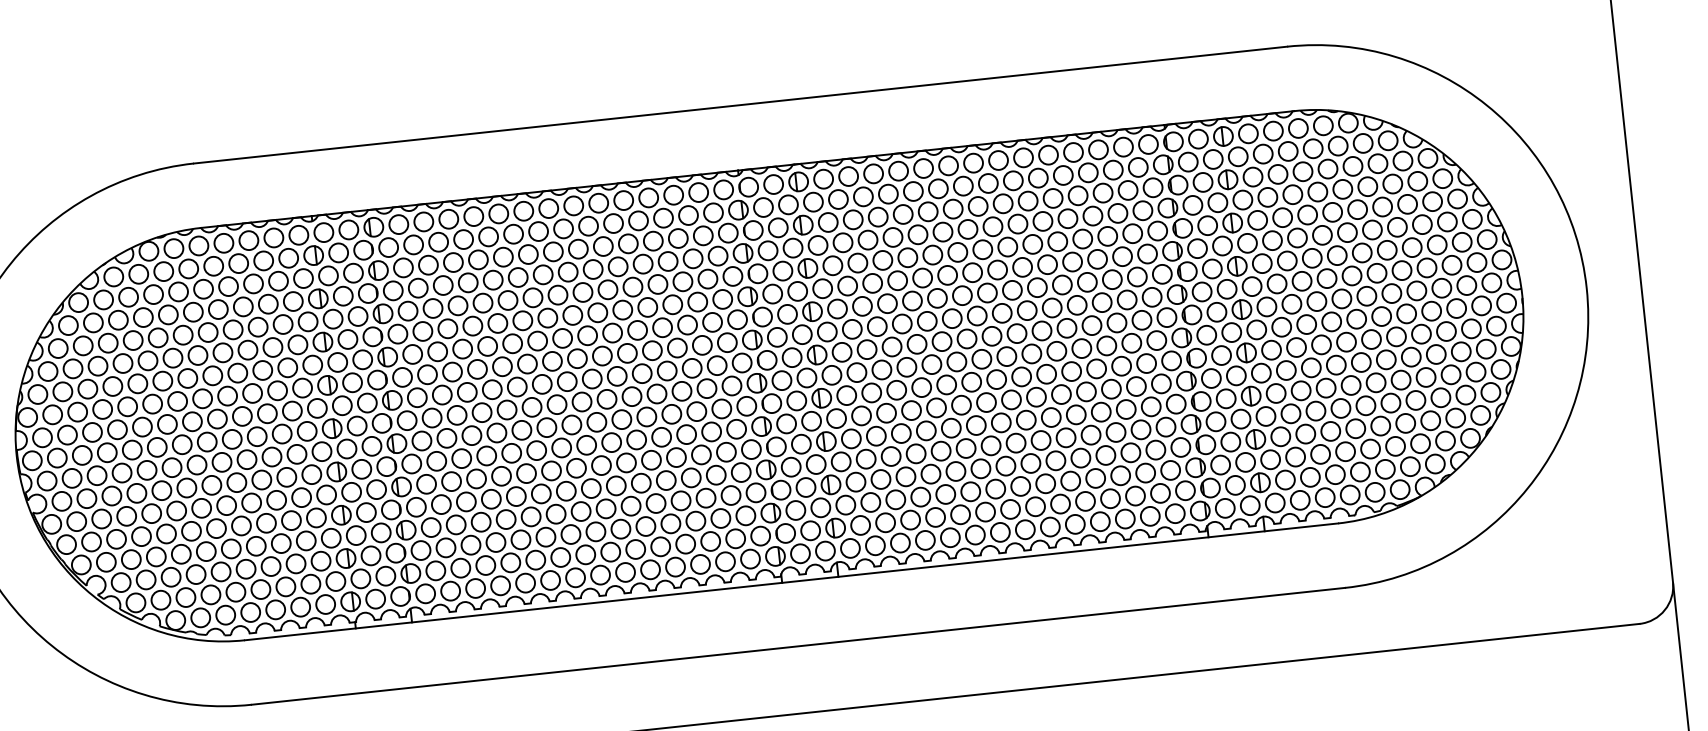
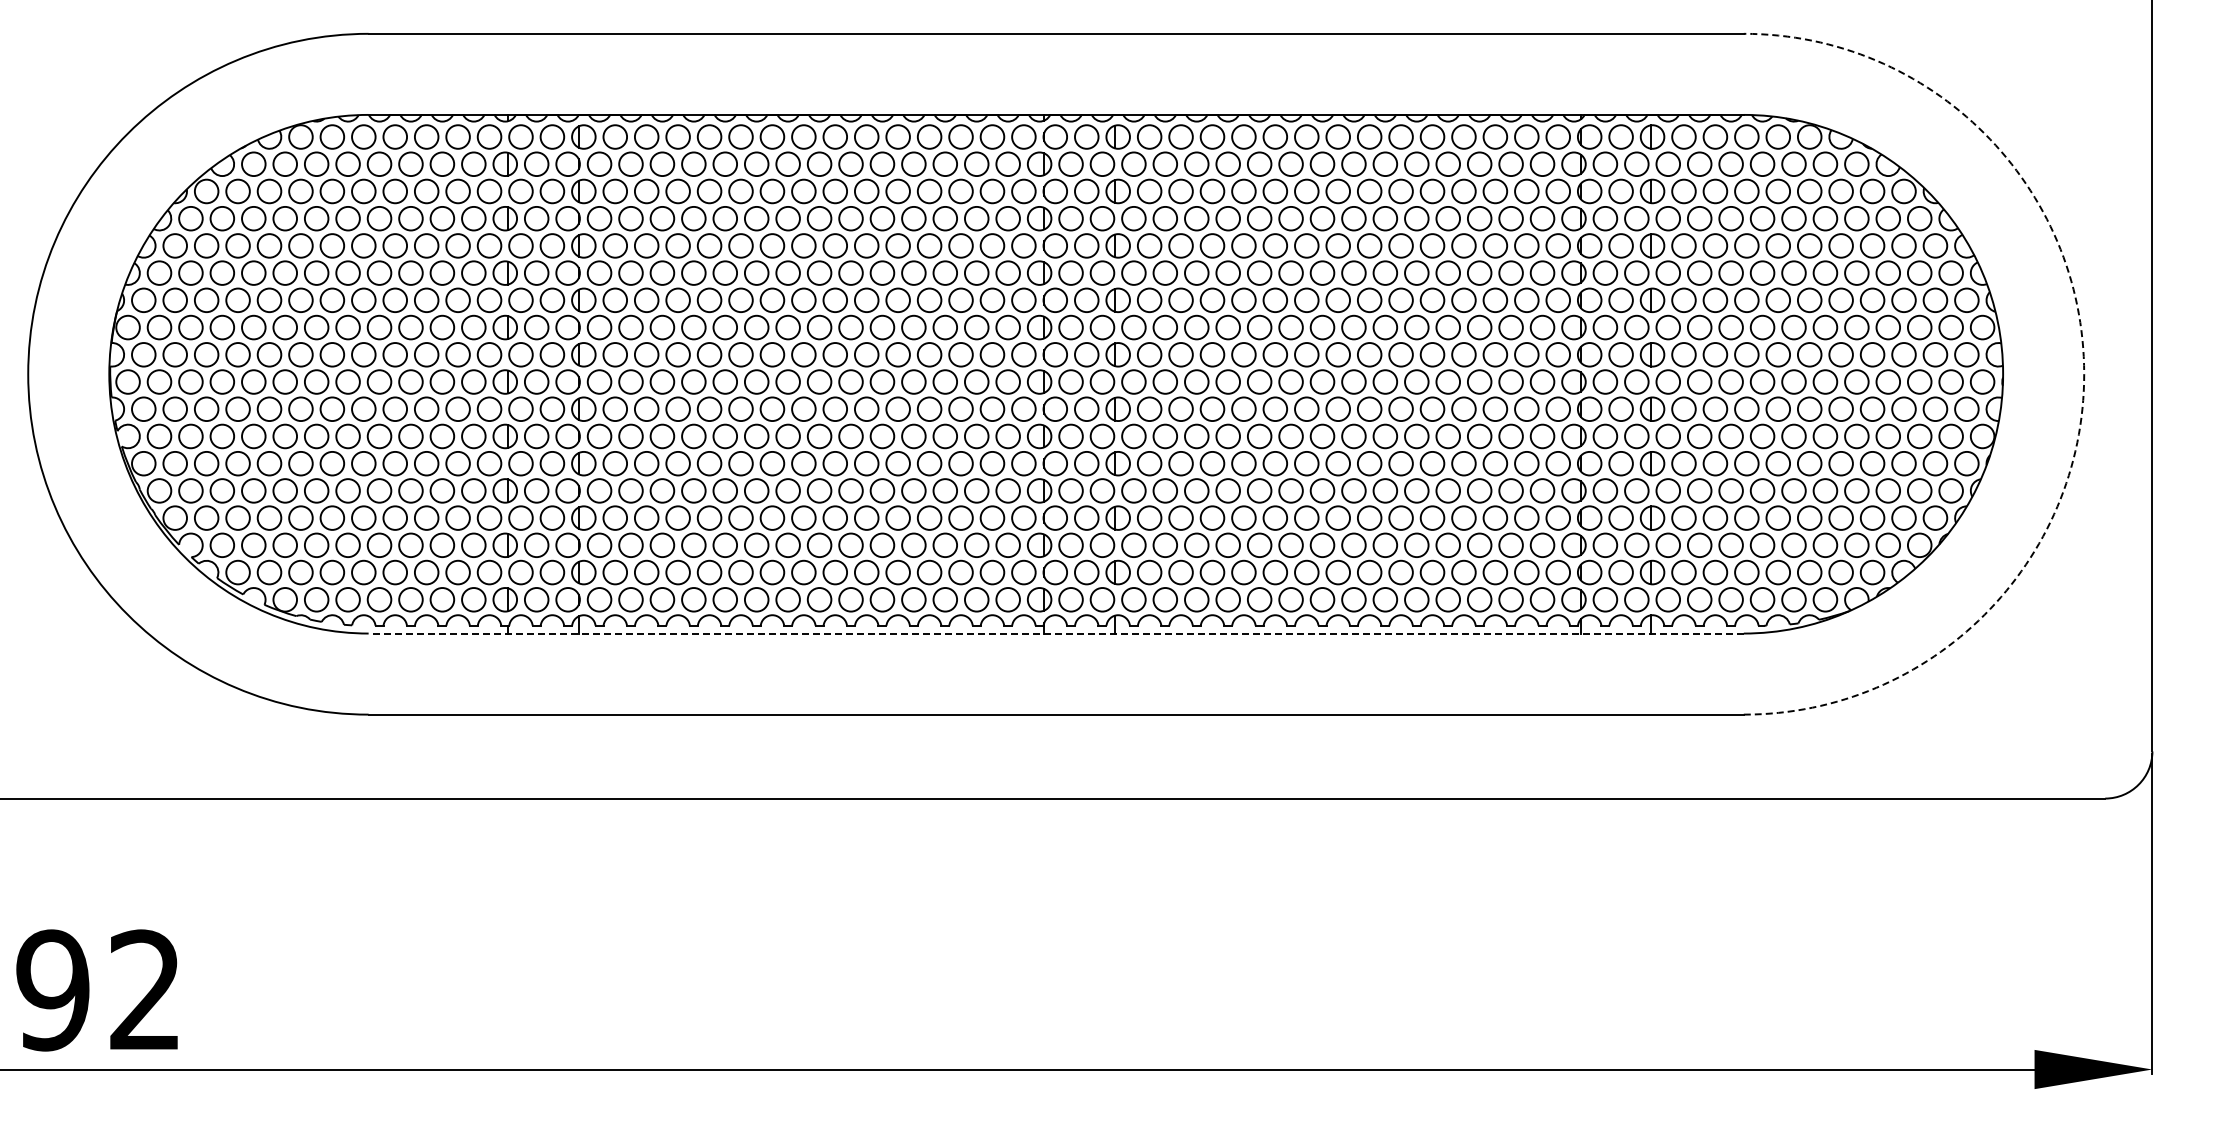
arc: (1586, 288) -> (2084, 374), solid -> dashed
line: (791, 581) -> (1056, 633), solid -> dashed

